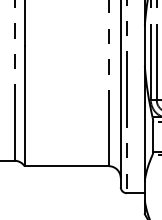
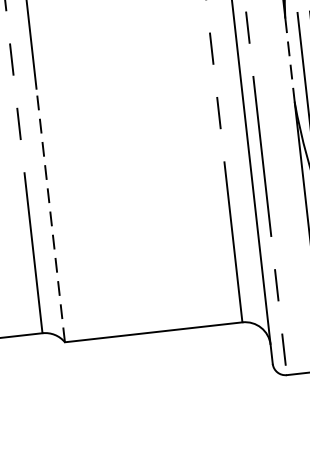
line: (144, 45) -> (289, 59), solid -> dashed
line: (24, 105) -> (50, 214), solid -> dashed

